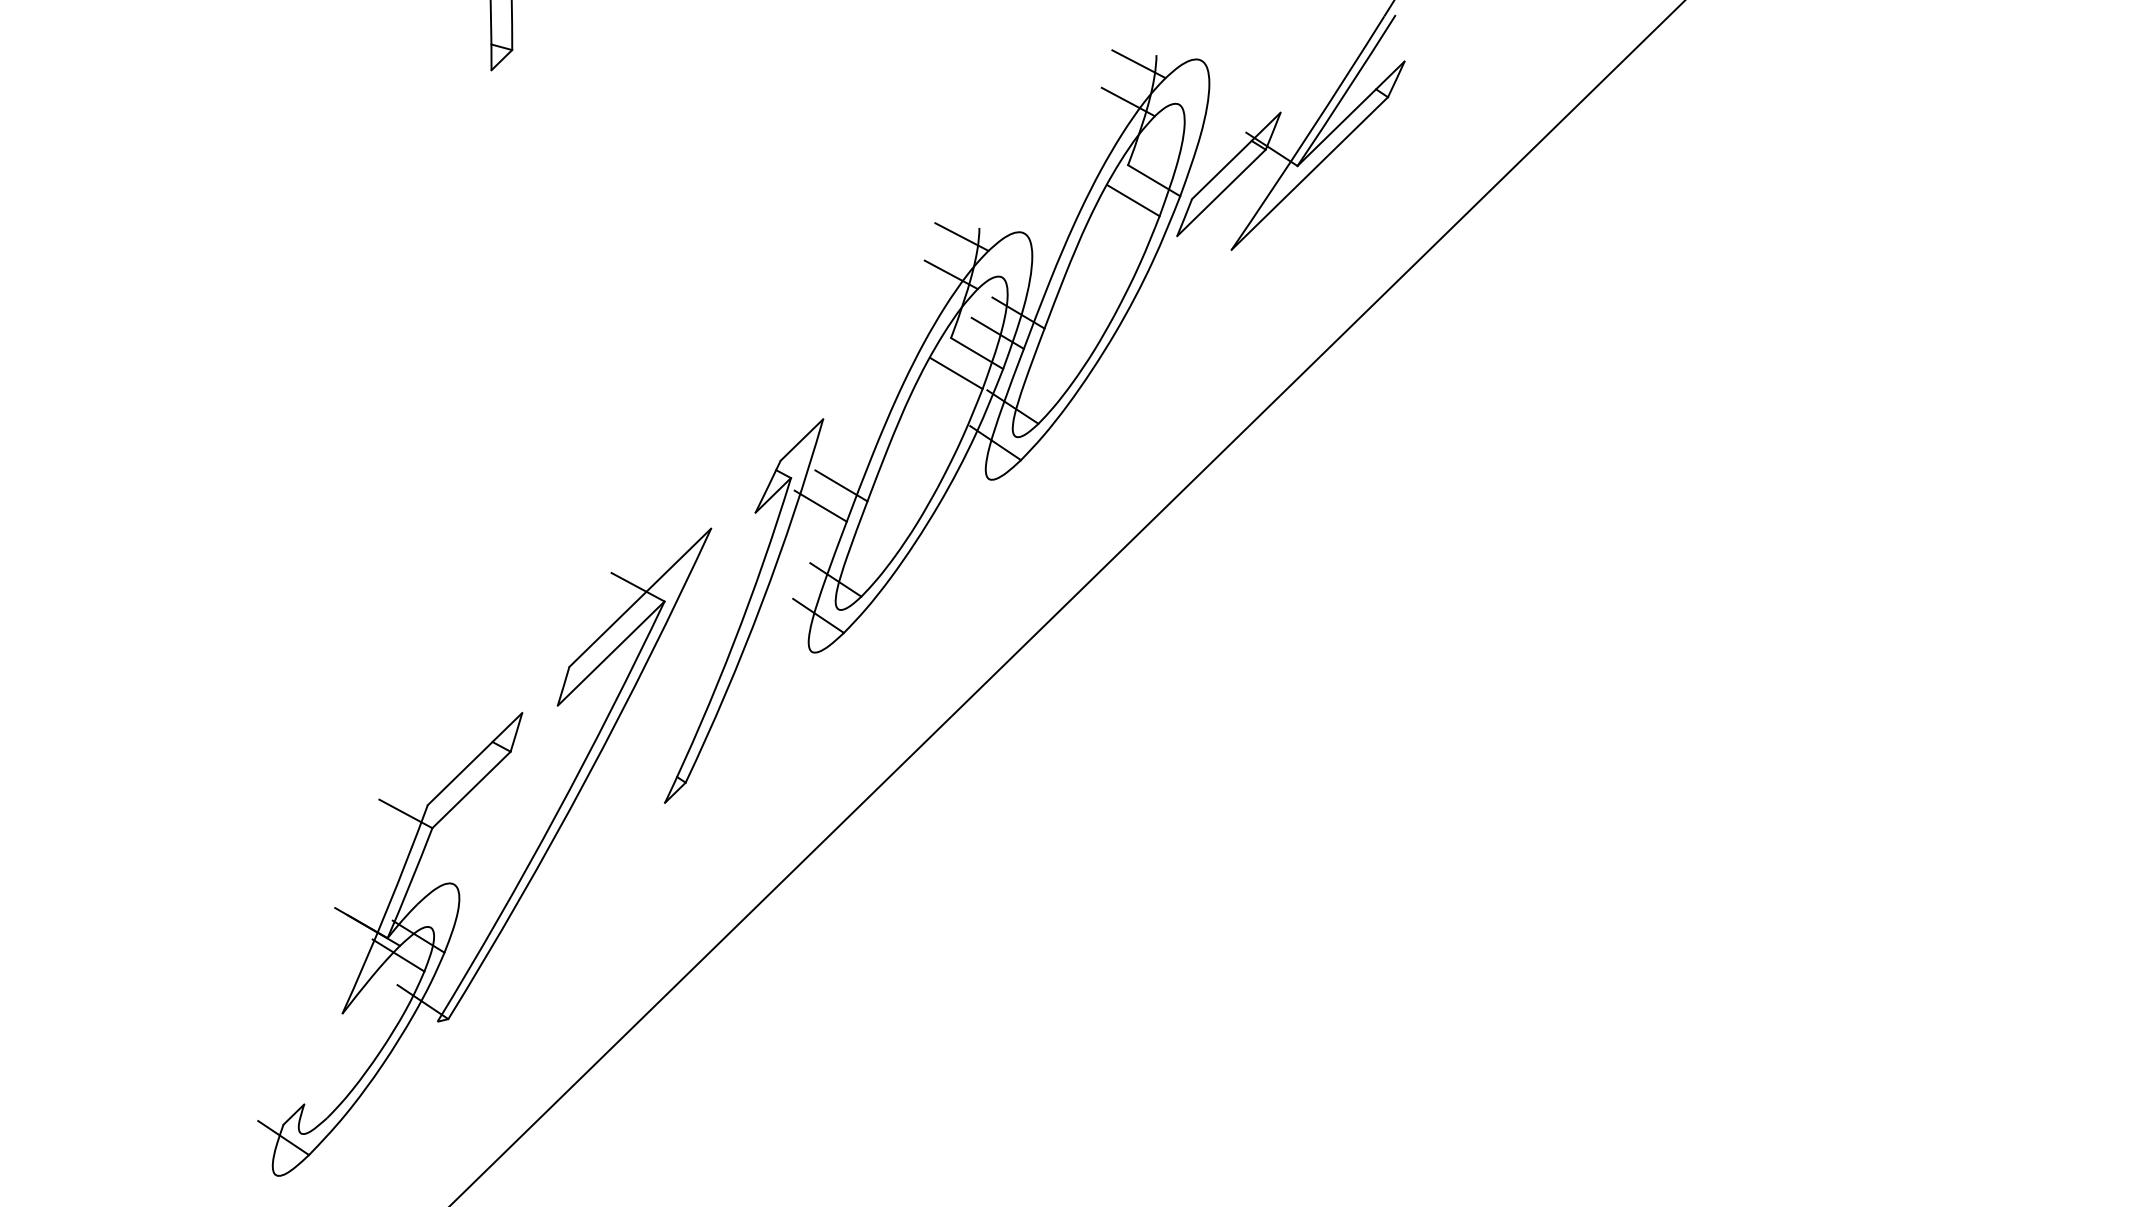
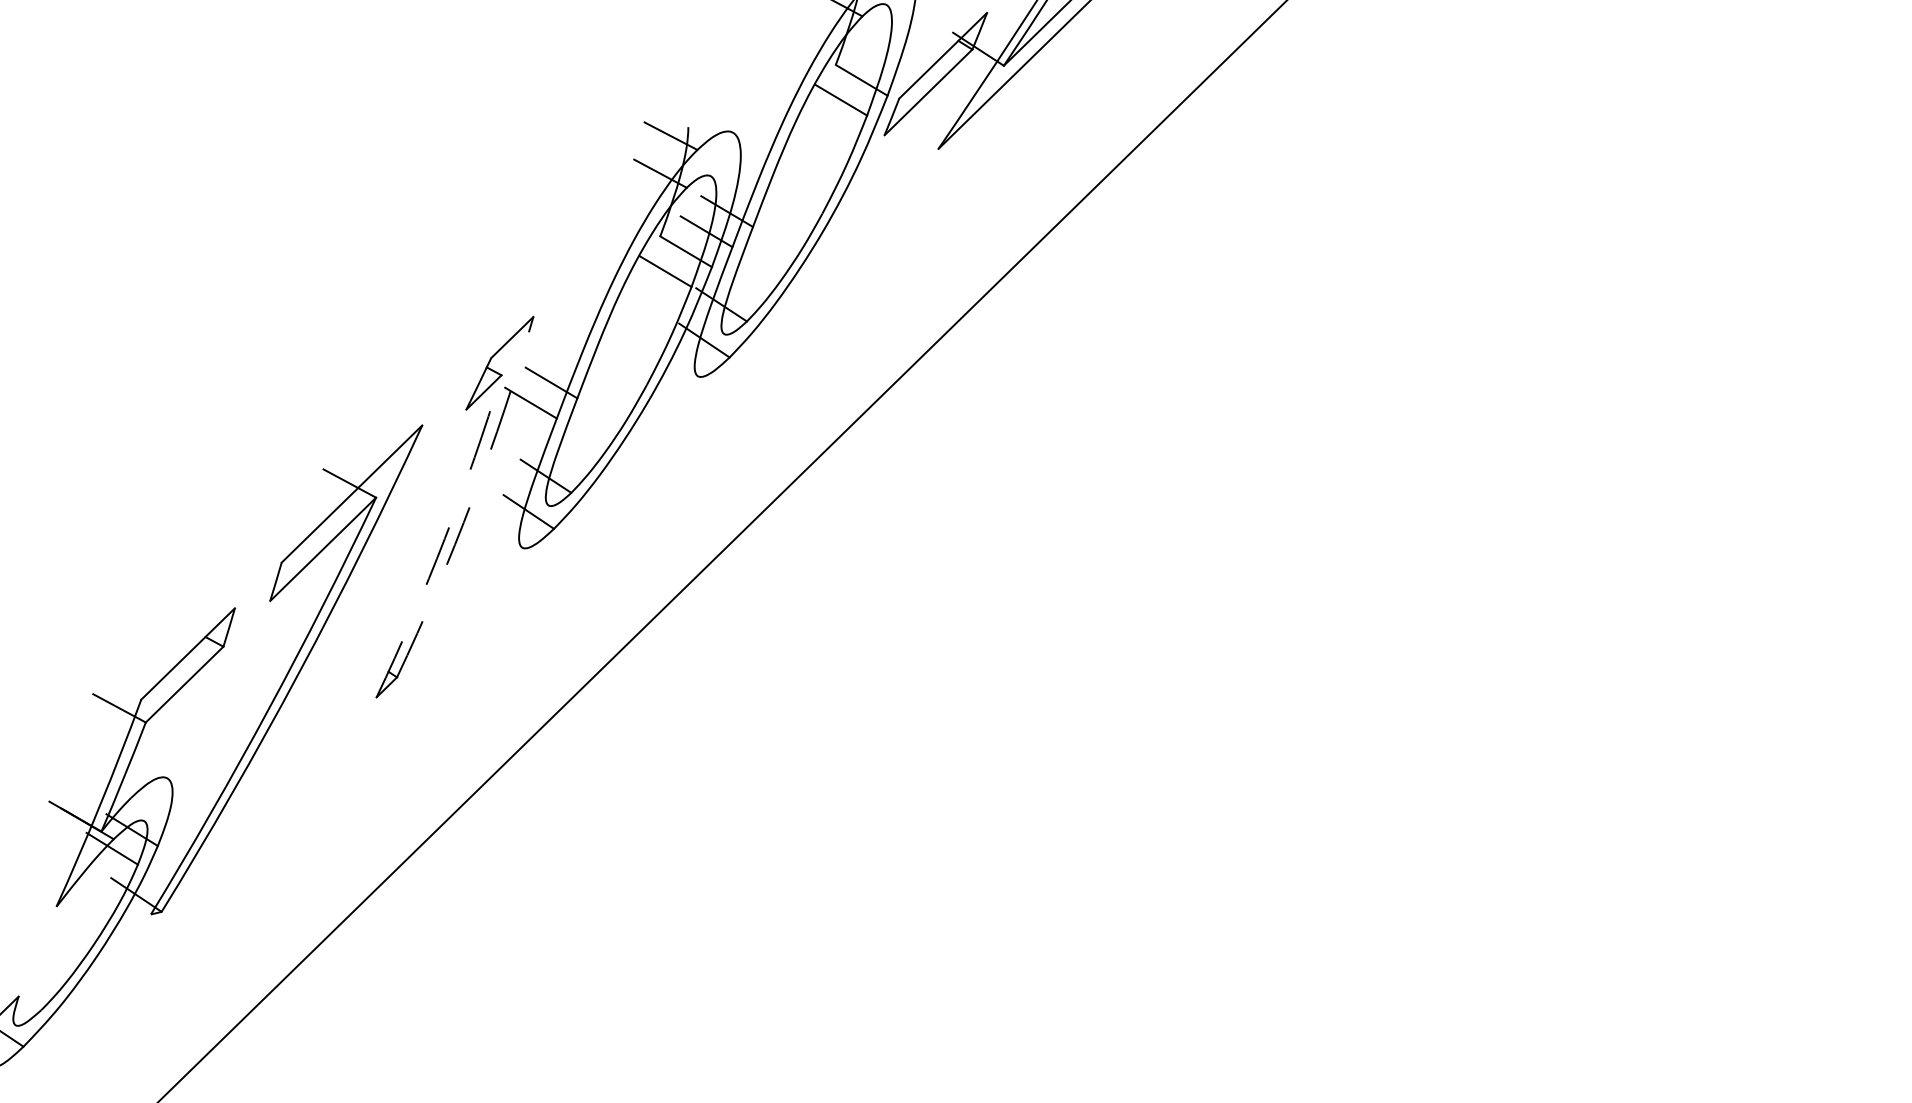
arc: (761, 603) -> (472, 499), solid -> dashed
arc: (733, 642) -> (444, 538), solid -> dashed

